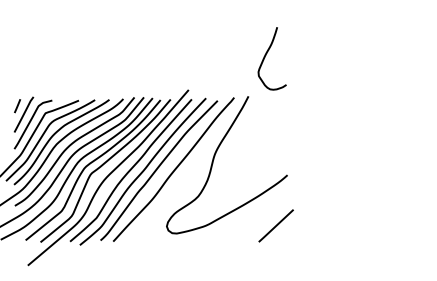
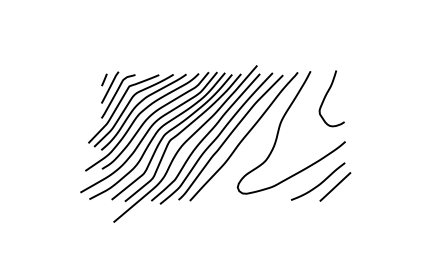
curve: (266, 56) -> (326, 96), moved
curve: (259, 220) -> (320, 182), added

